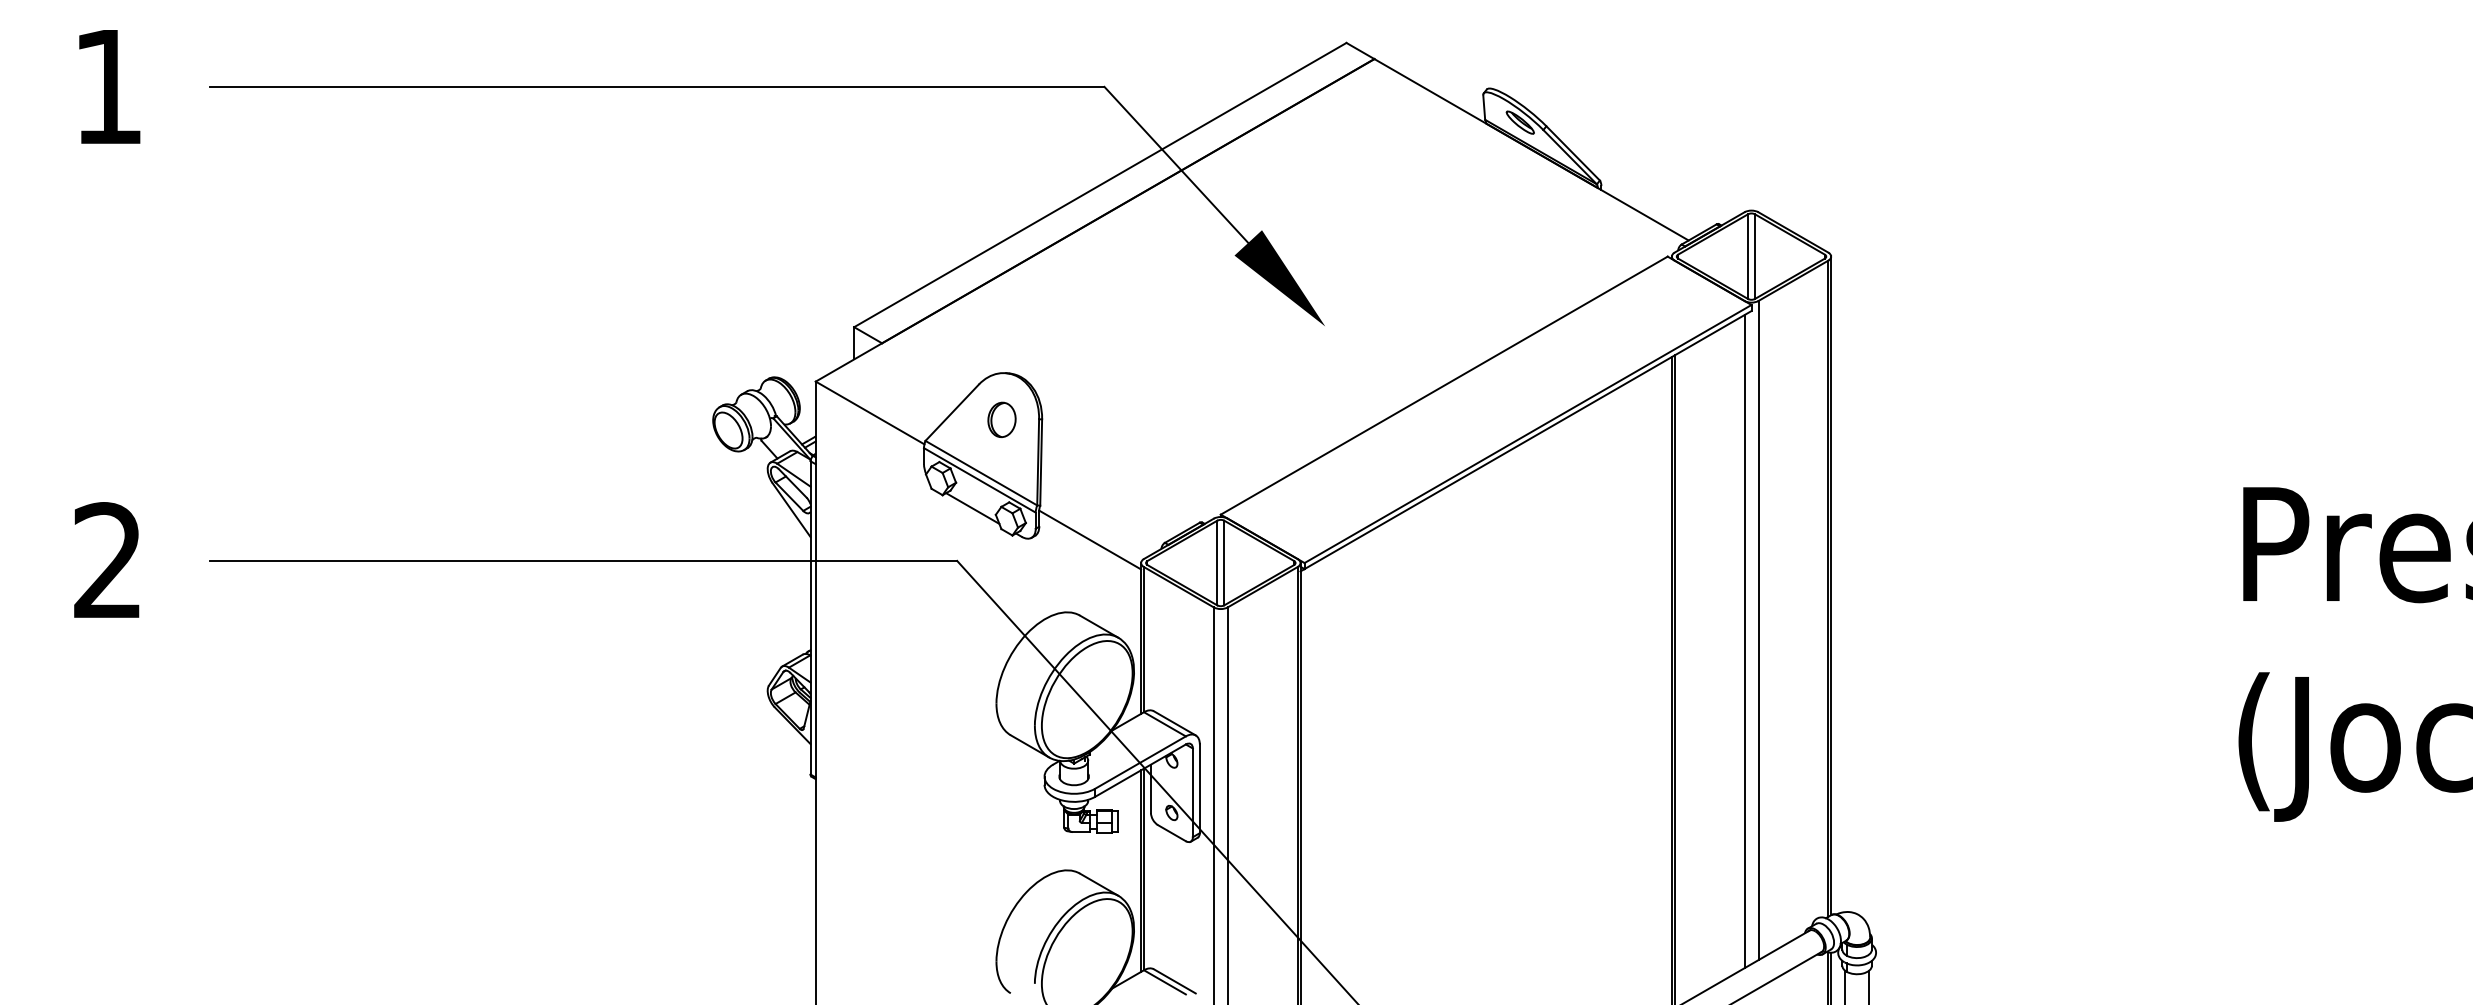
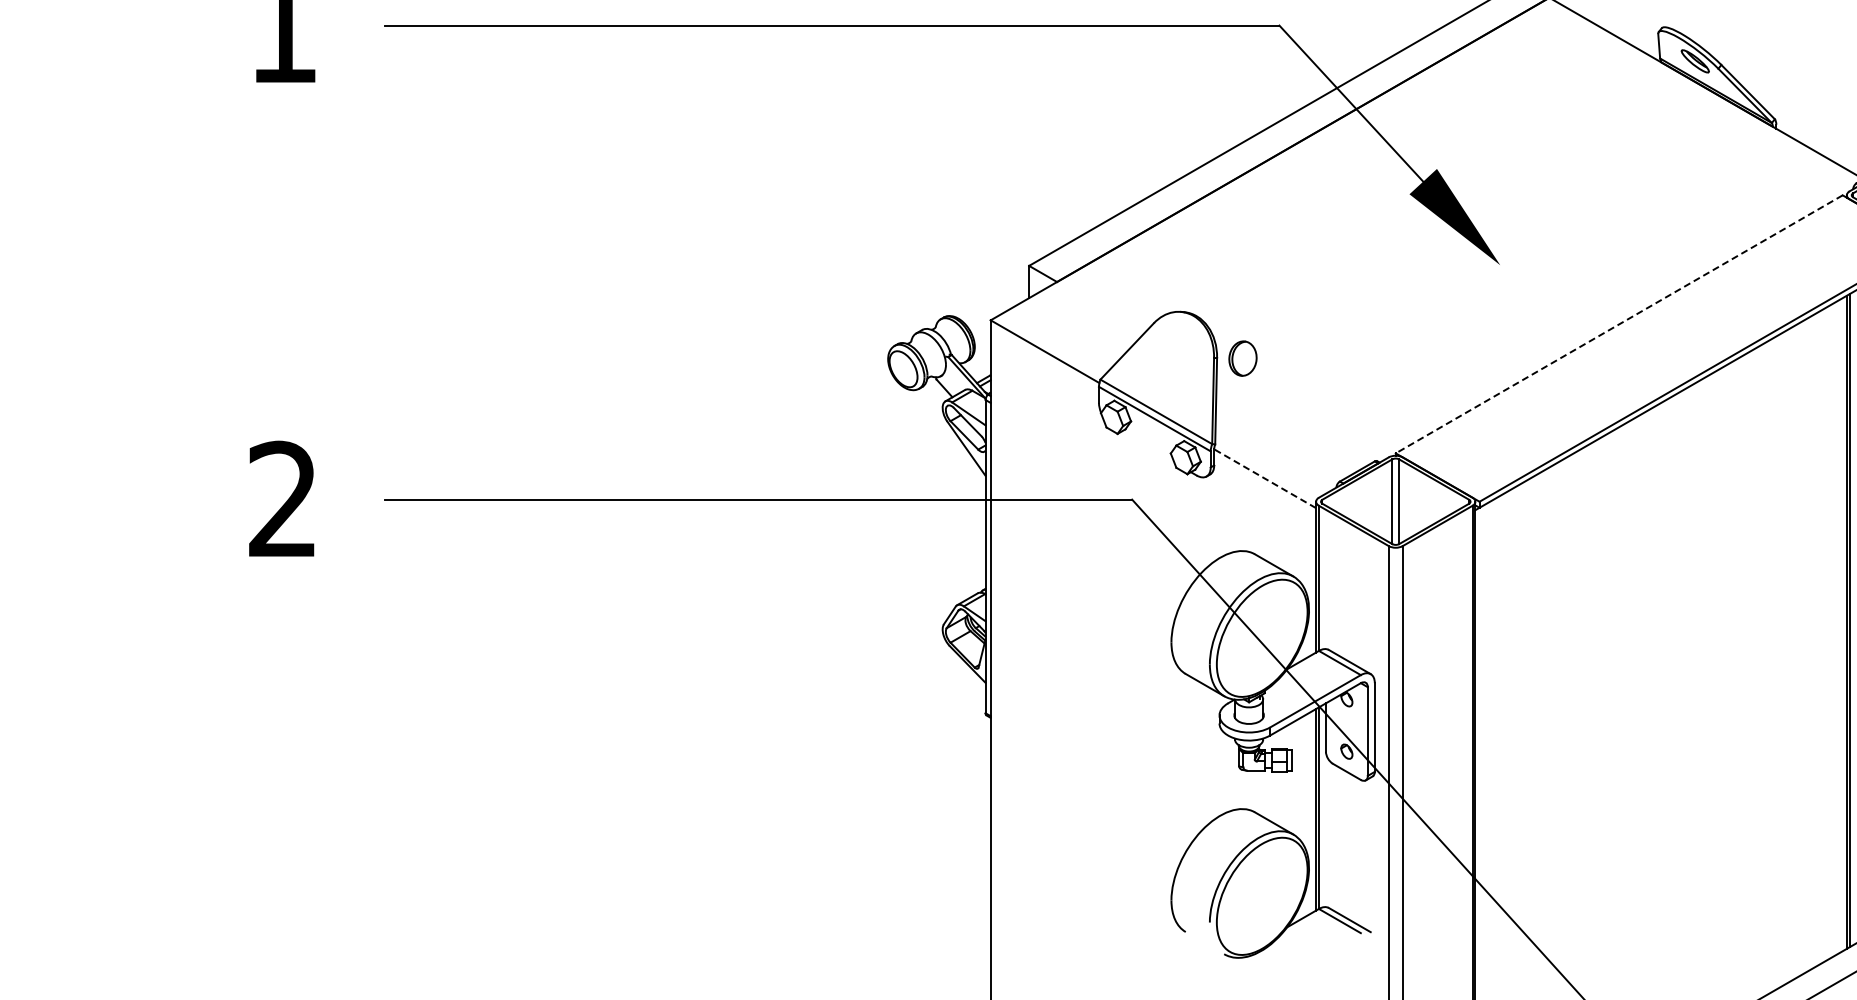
line: (1443, 385) -> (1618, 324), solid -> dashed
part: (1001, 419) -> (1242, 358), moved
line: (972, 508) -> (1147, 447), removed
line: (1090, 540) -> (1265, 479), solid -> dashed

